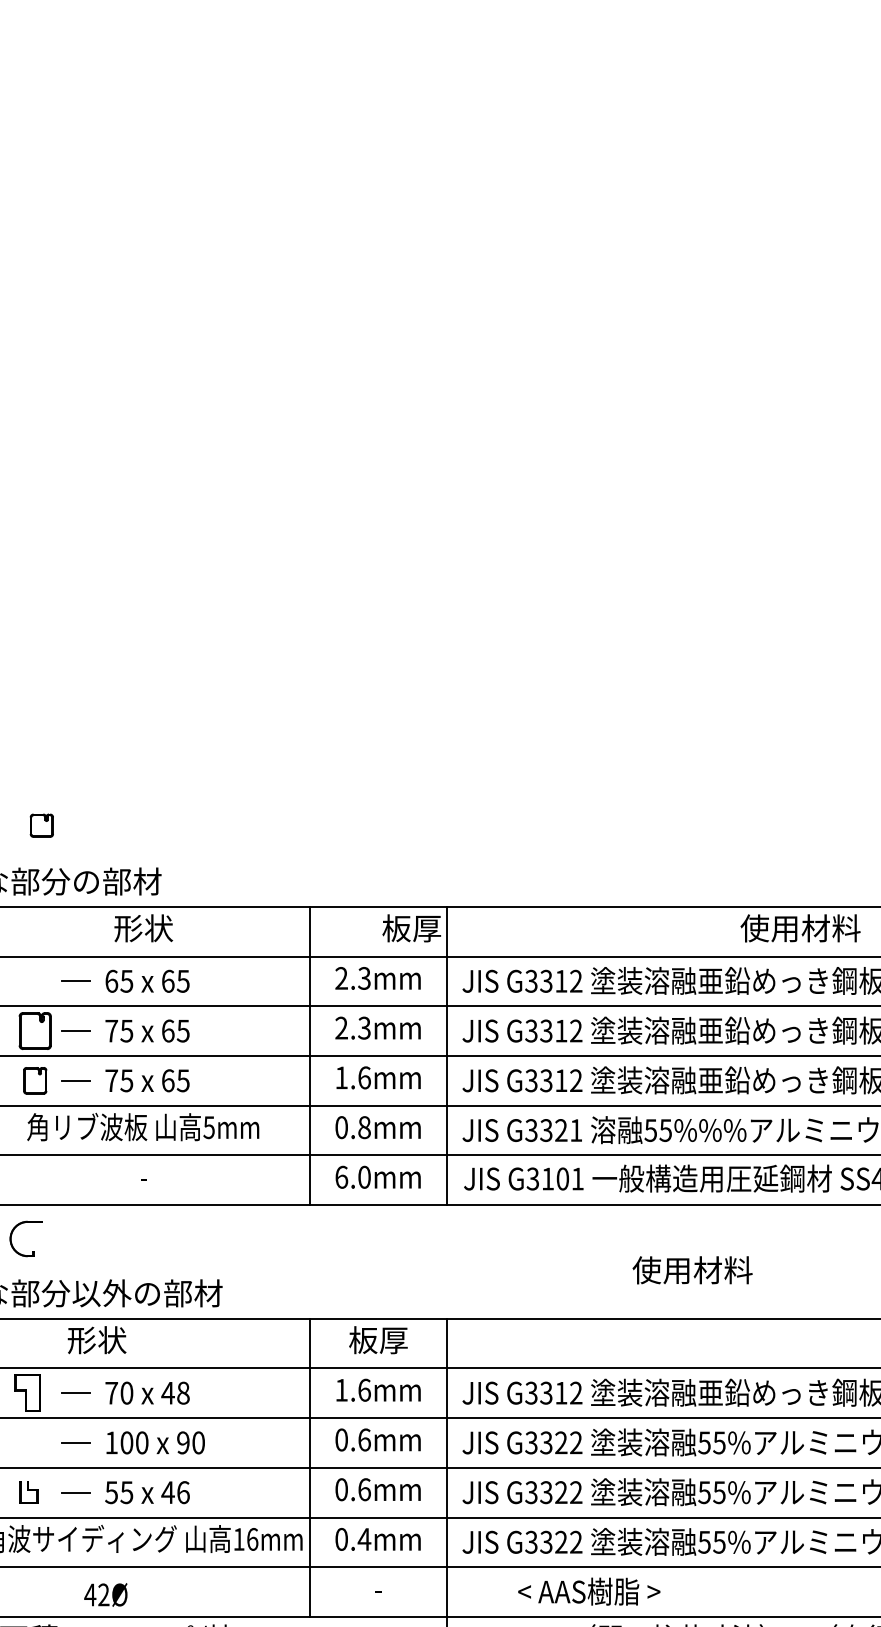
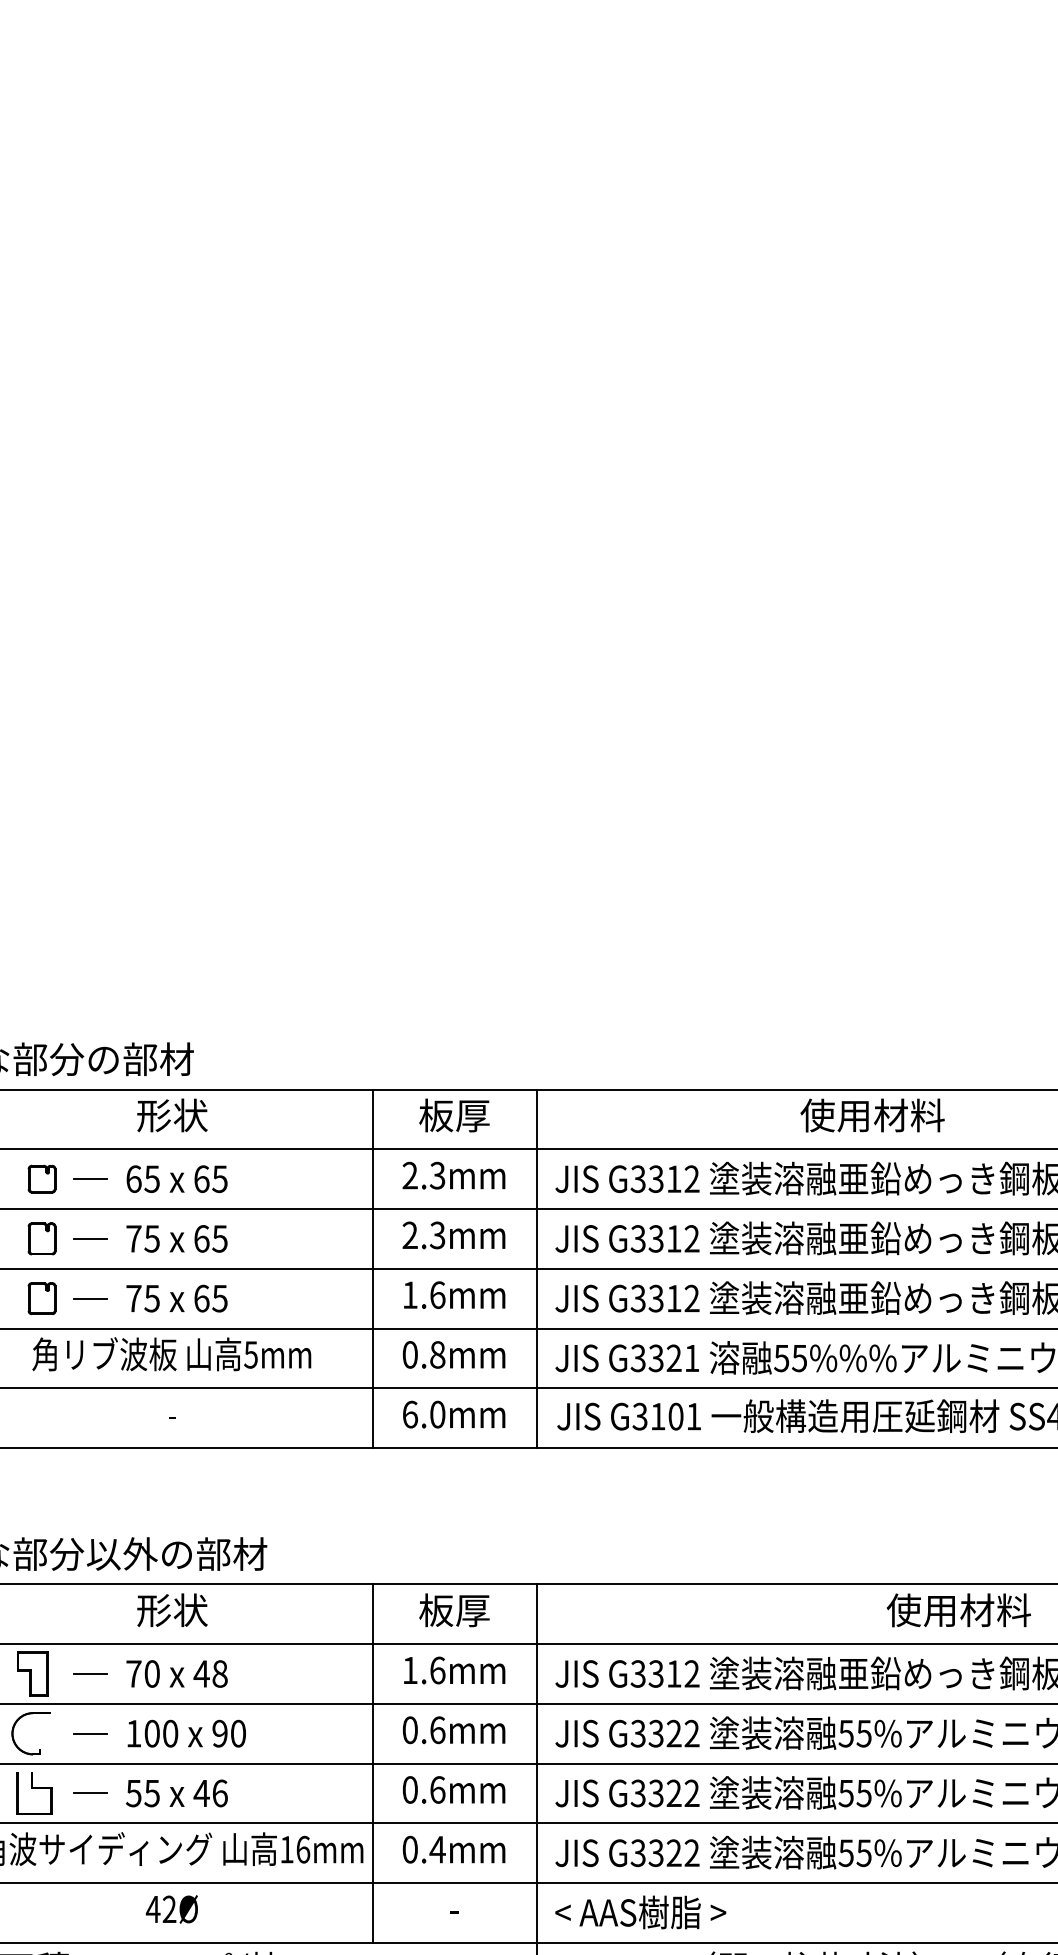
part: (41, 825) -> (41, 1178), moved
text: (411, 928) -> (454, 1115), moved
text: (800, 928) -> (872, 1115), moved
part: (34, 1030) -> (41, 1238), size x0.71
part: (12, 1234) -> (14, 1728), moved
text: (692, 1270) -> (958, 1610), moved
text: (97, 1340) -> (172, 1610), moved
part: (28, 1492) -> (34, 1793), size x1.67
text: (589, 1591) -> (640, 1912), moved
text: (105, 1595) -> (171, 1909), moved

